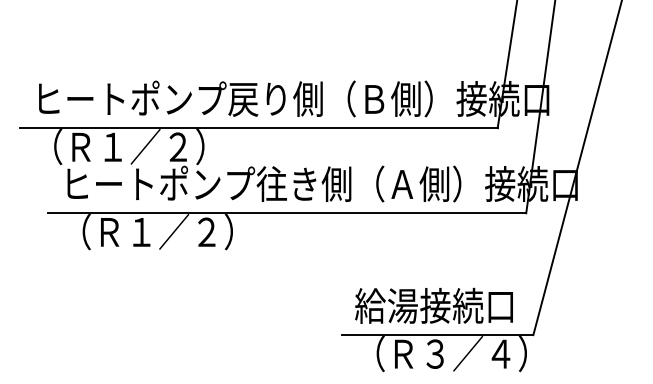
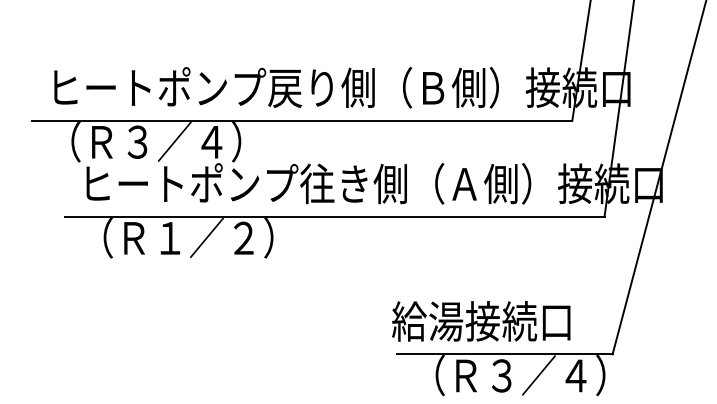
text: (145, 147) -> (174, 142), （Ｒ１／２） -> （Ｒ３／４）
text: (433, 305) -> (480, 320), moved

